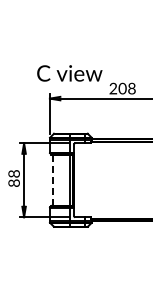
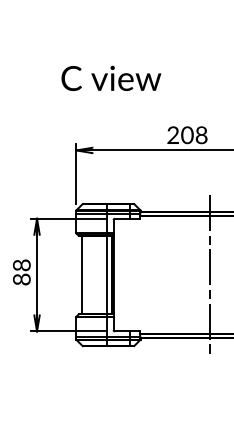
text: (69, 73) -> (110, 78), moved
line: (137, 179) -> (210, 273), added
line: (53, 180) -> (81, 275), dashed -> solid

